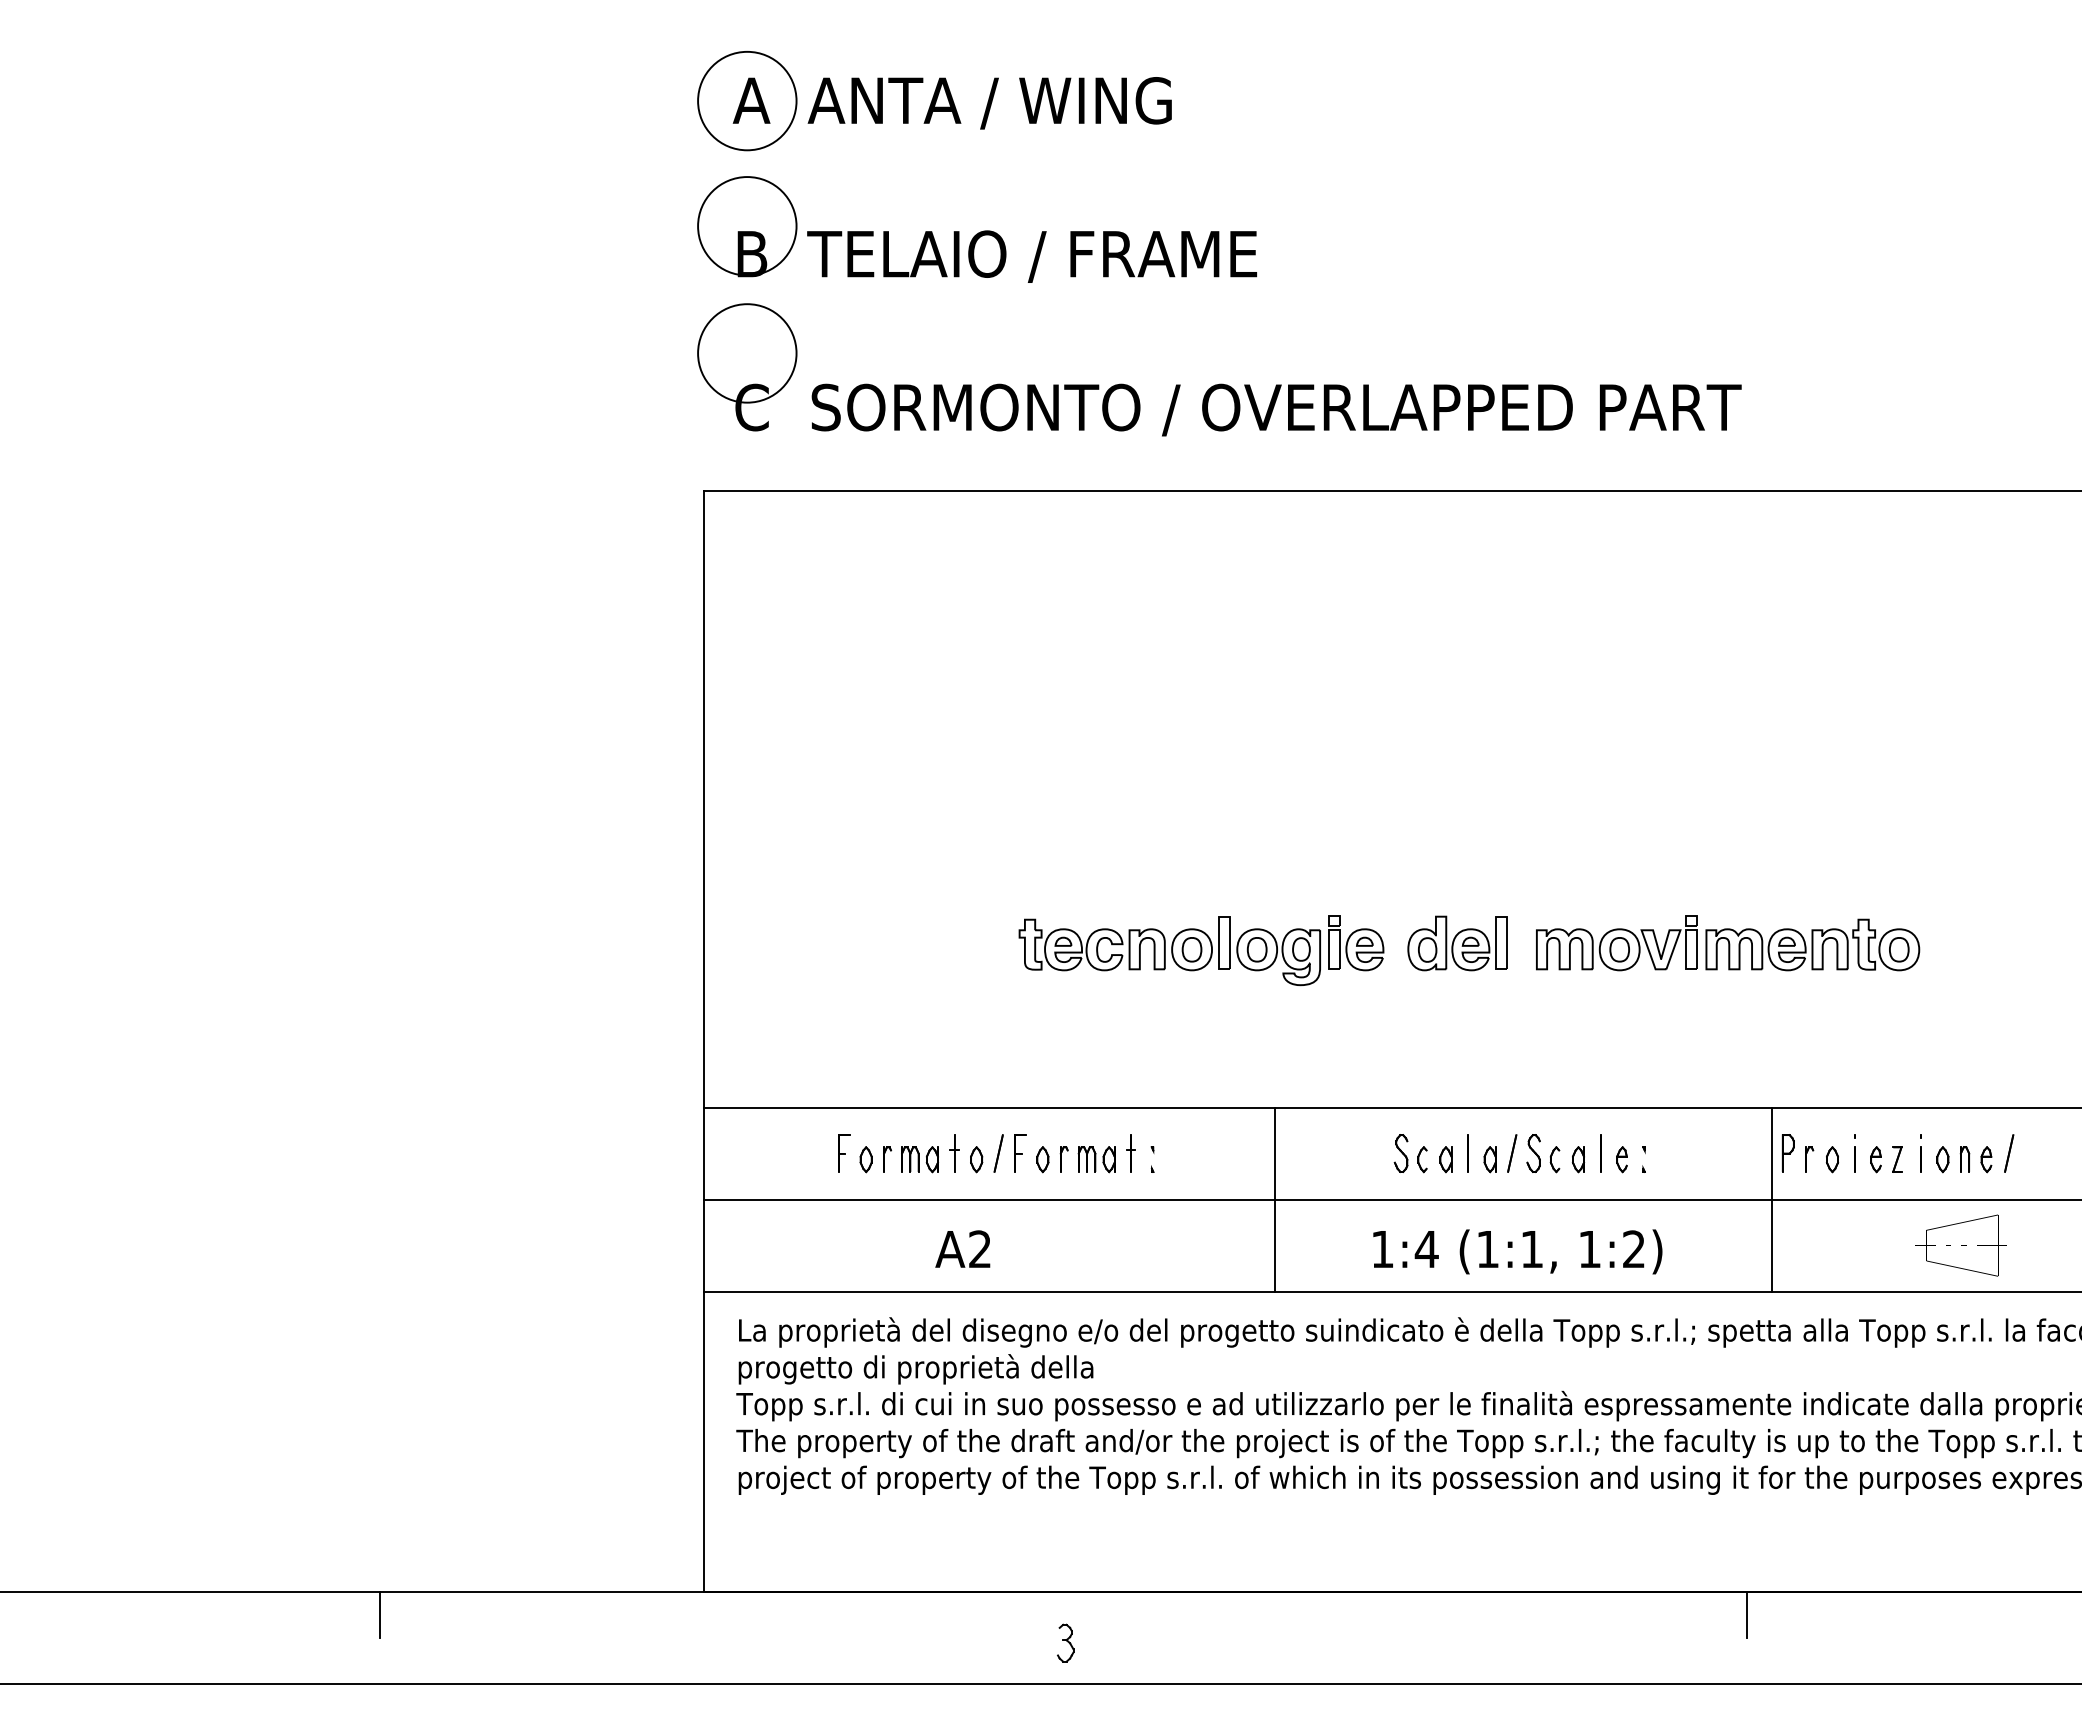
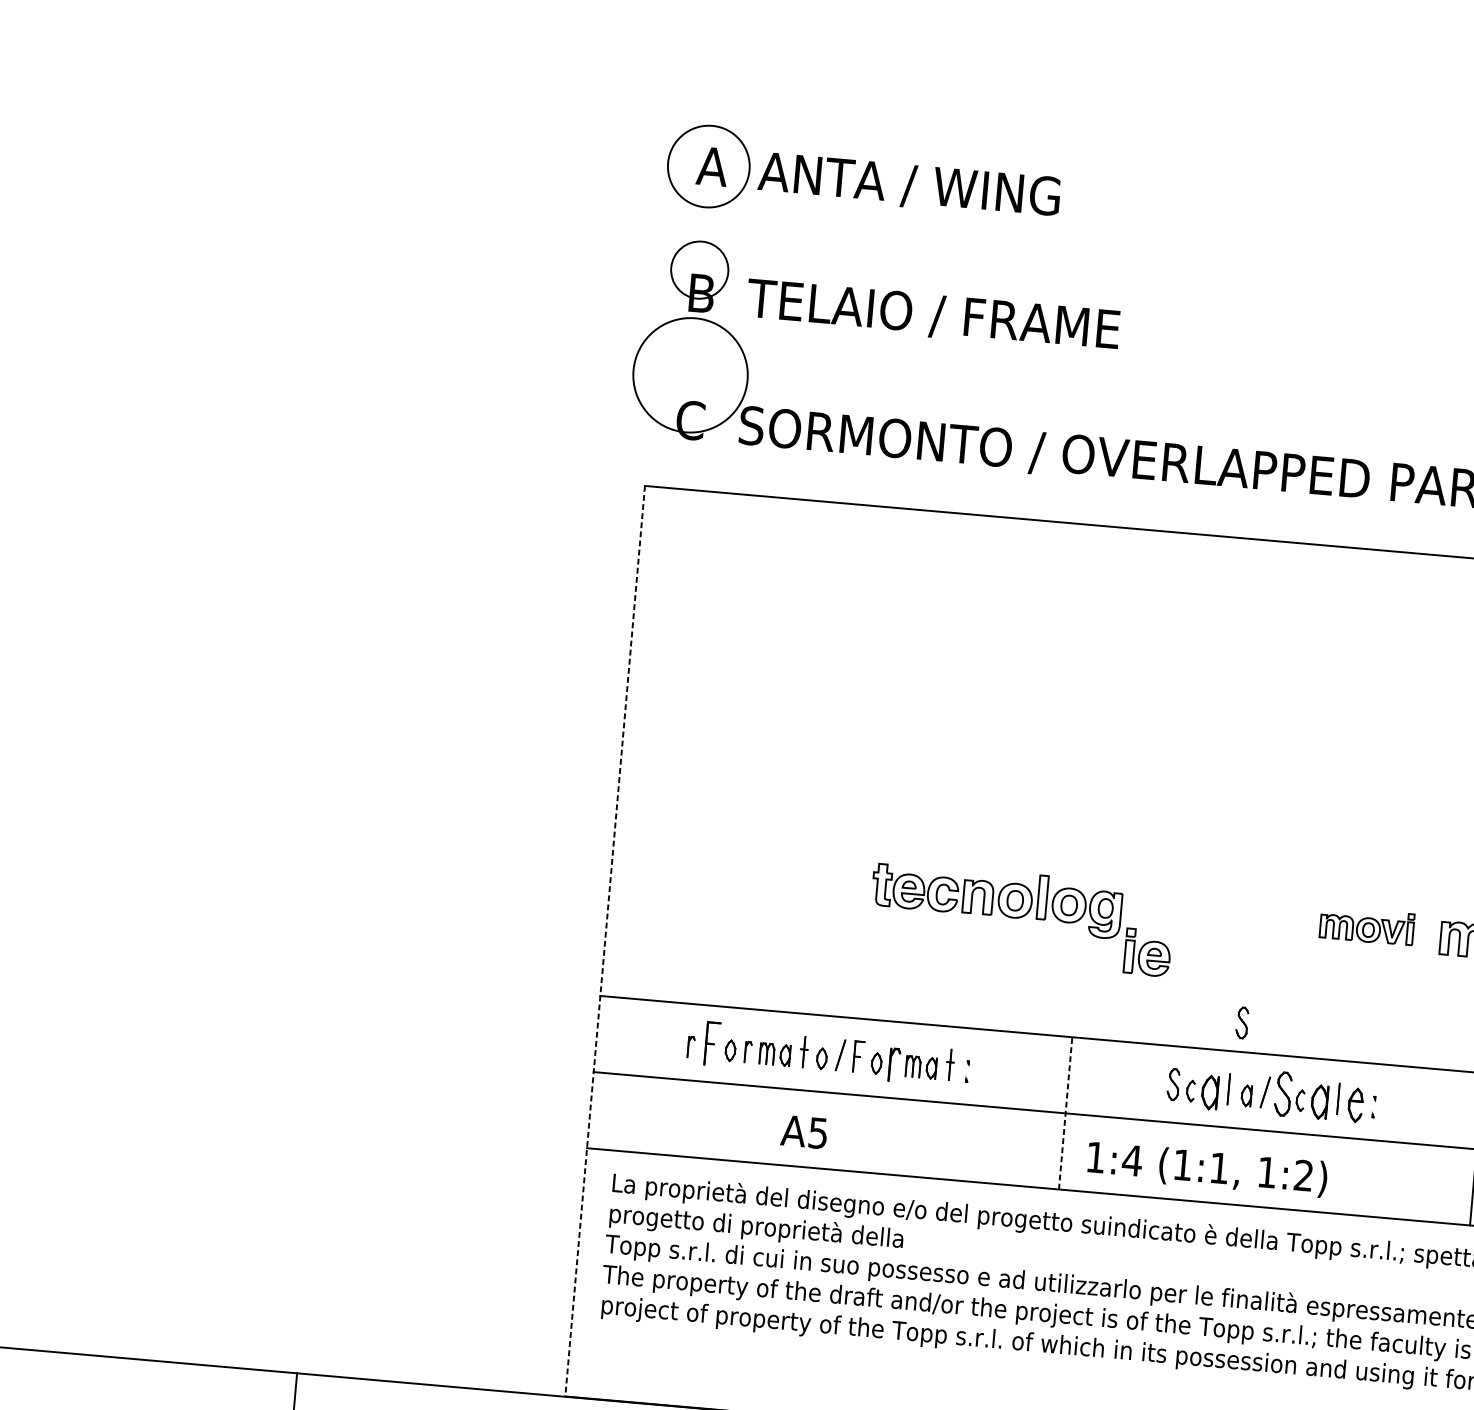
circle: (747, 226) -> (699, 270), size x0.7
circle: (747, 353) -> (690, 375), size x1.4
part: (1356, 943) -> (1147, 952), moved
part: (1457, 943) -> (1235, 914), removed
part: (1616, 943) -> (1366, 926), size x0.7
line: (704, 1041) -> (605, 941), solid -> dashed
part: (1476, 1072) -> (1241, 1022), added
part: (844, 1153) -> (713, 1044), size x1.4
part: (1533, 1153) -> (1282, 1093), size x1.4
part: (818, 1159) -> (691, 1047), added
part: (1063, 1159) -> (893, 1064), size x1.6
part: (1445, 1159) -> (1209, 1092), size x1.6
part: (1578, 1159) -> (1319, 1102), size x1.6
part: (1621, 1159) -> (1355, 1105), size x1.6
line: (1274, 1199) -> (1065, 1113), solid -> dashed
text: (979, 1249) -> (817, 1133), A2 -> A5
text: (1517, 1251) -> (1207, 1169), moved

